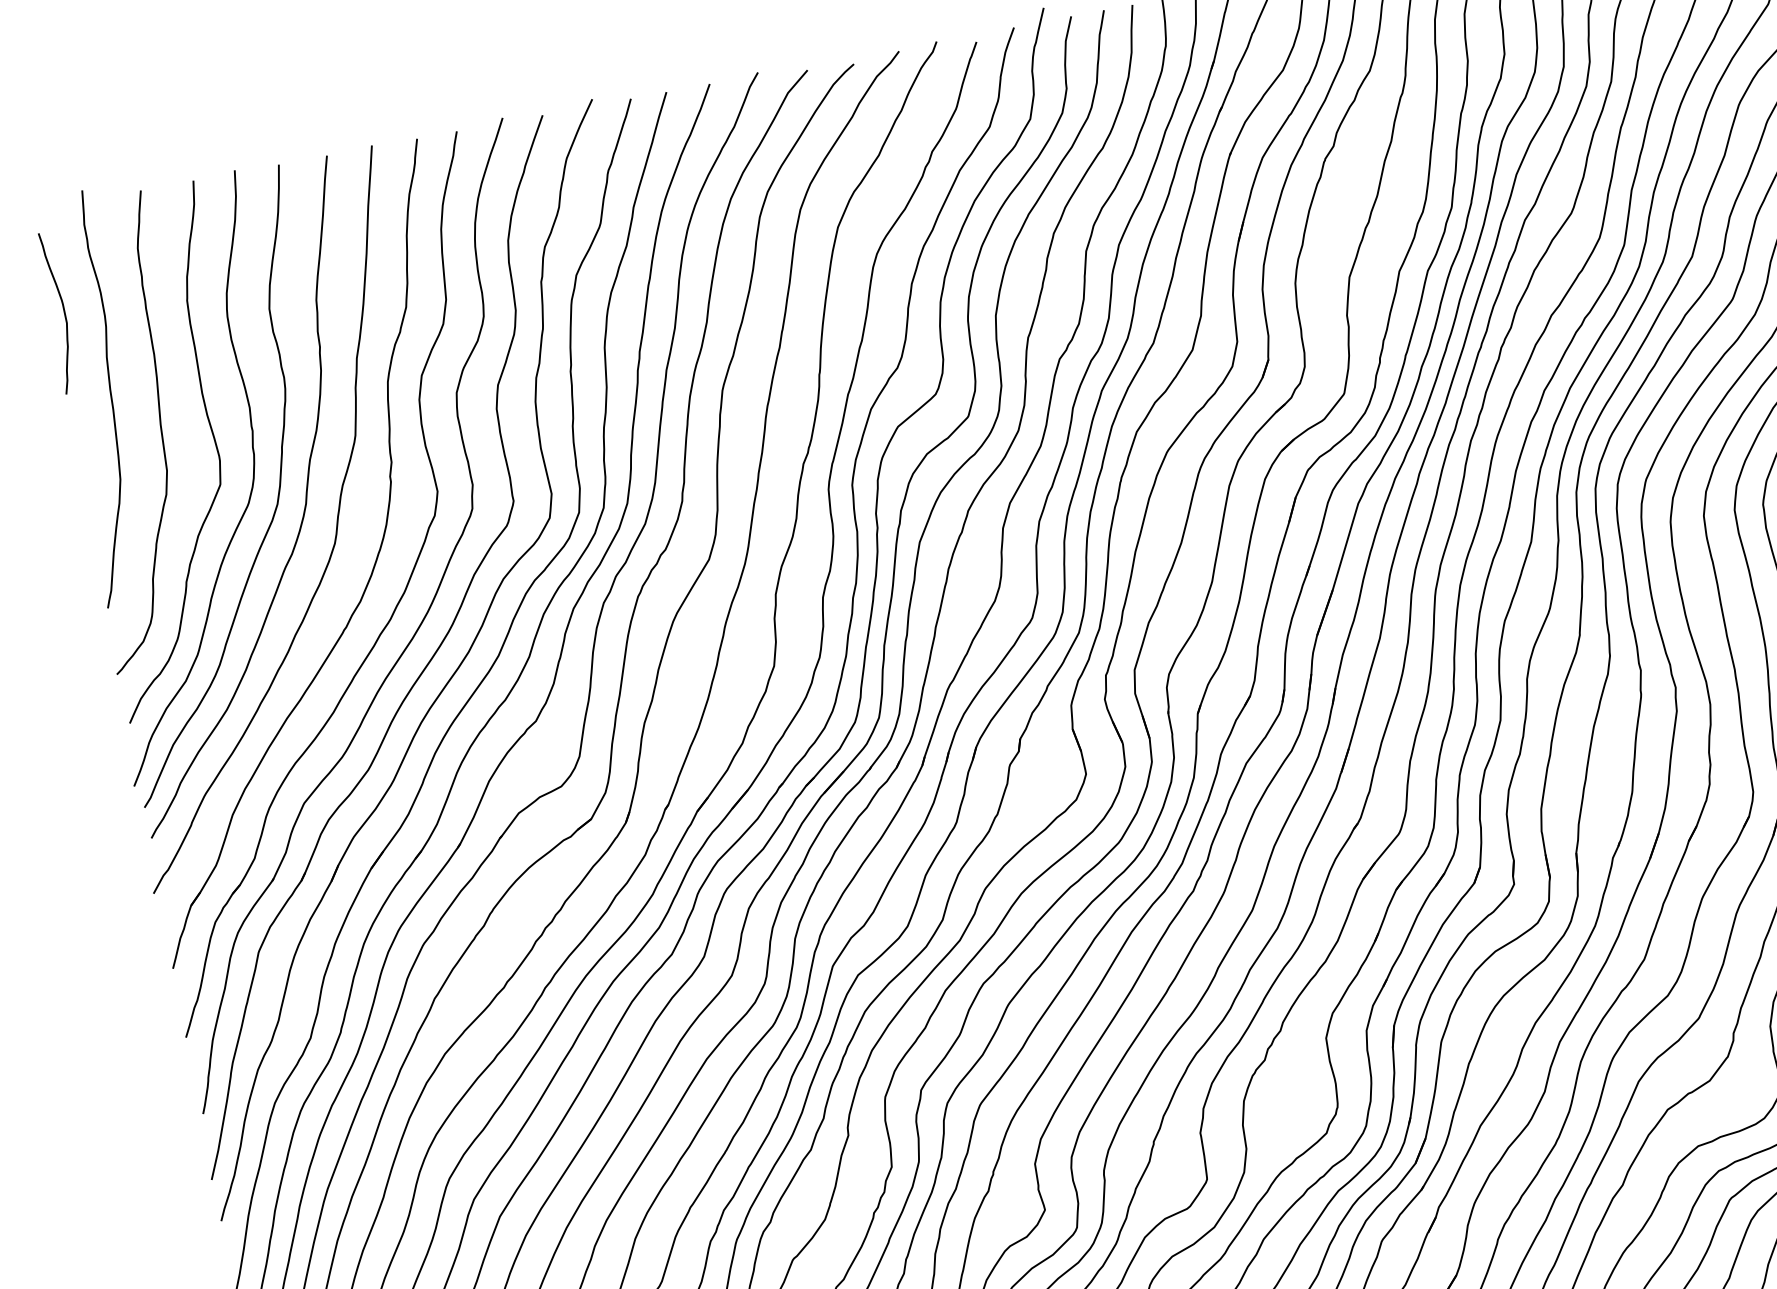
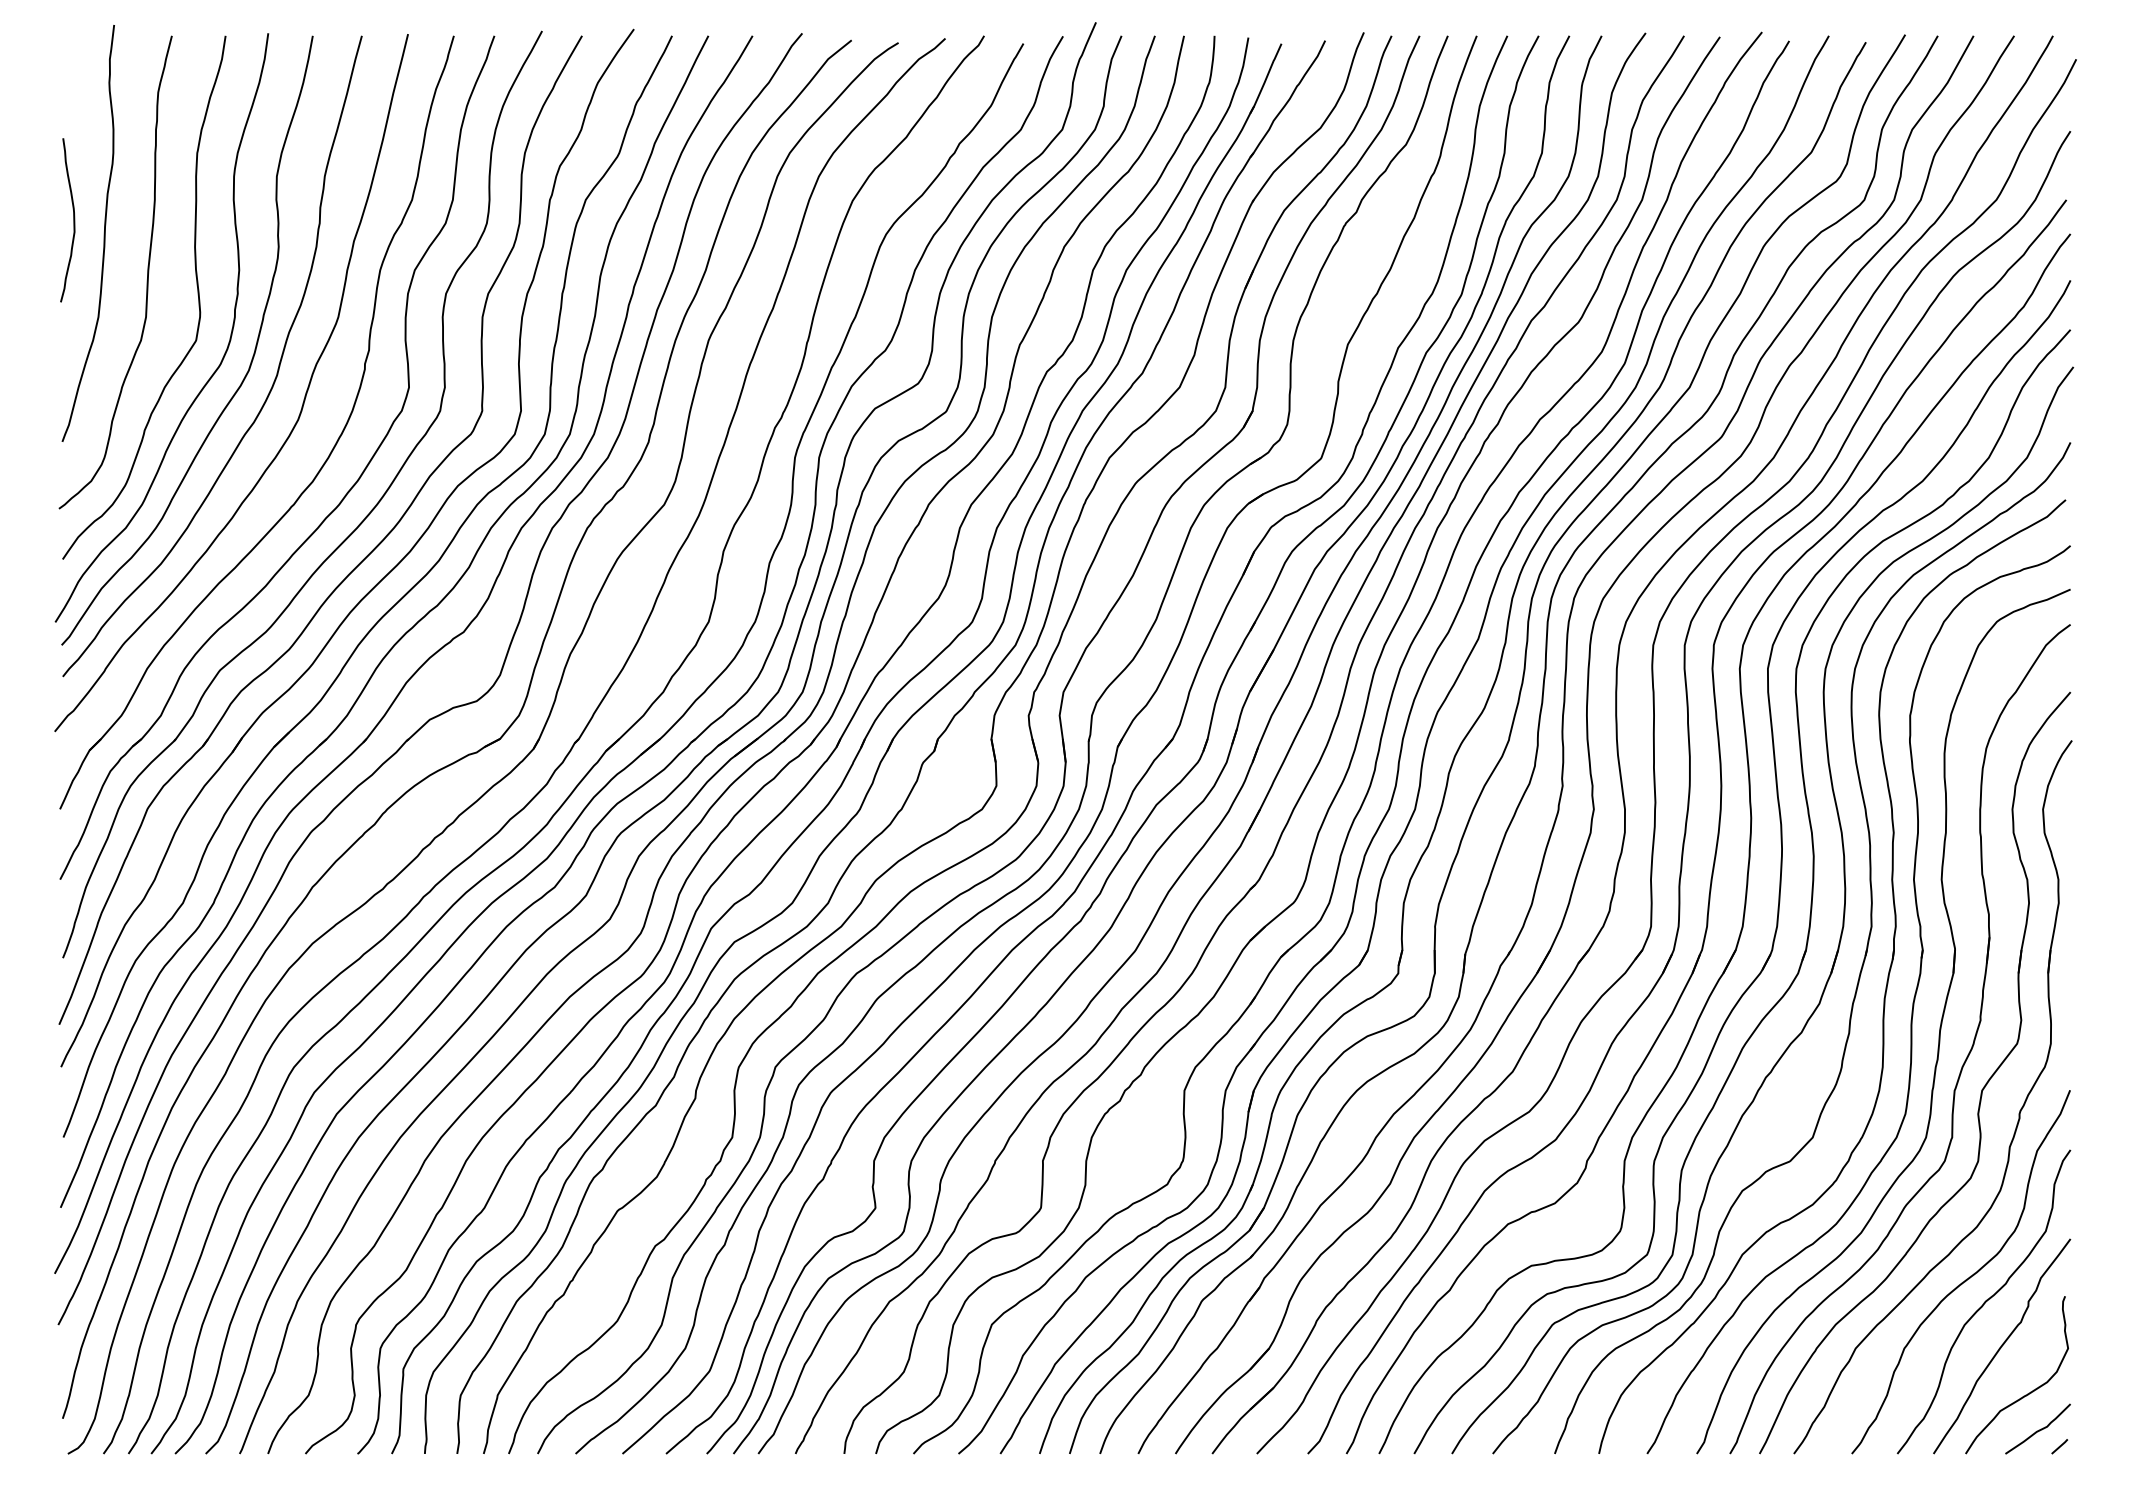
curve: (63, 312) -> (73, 220), moved

